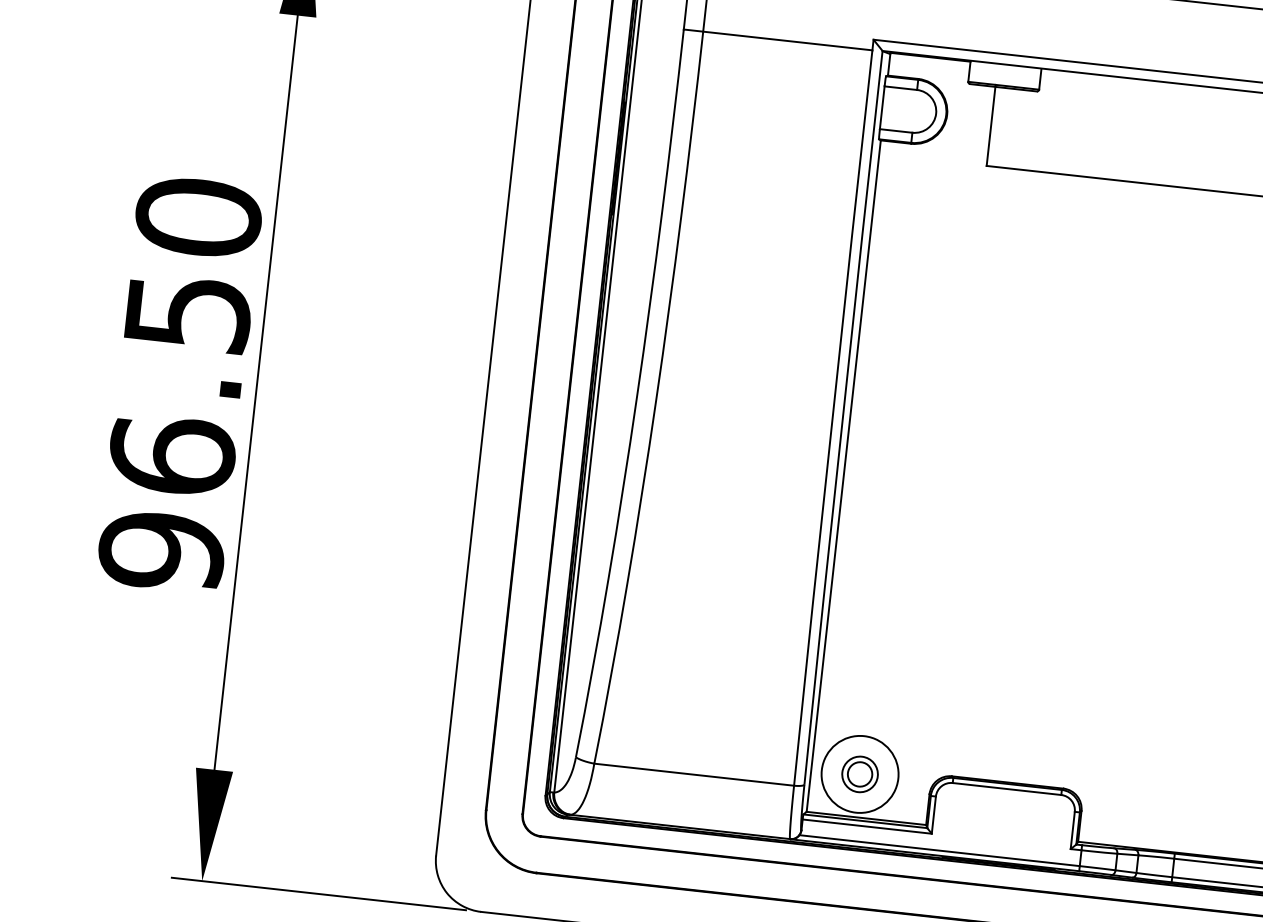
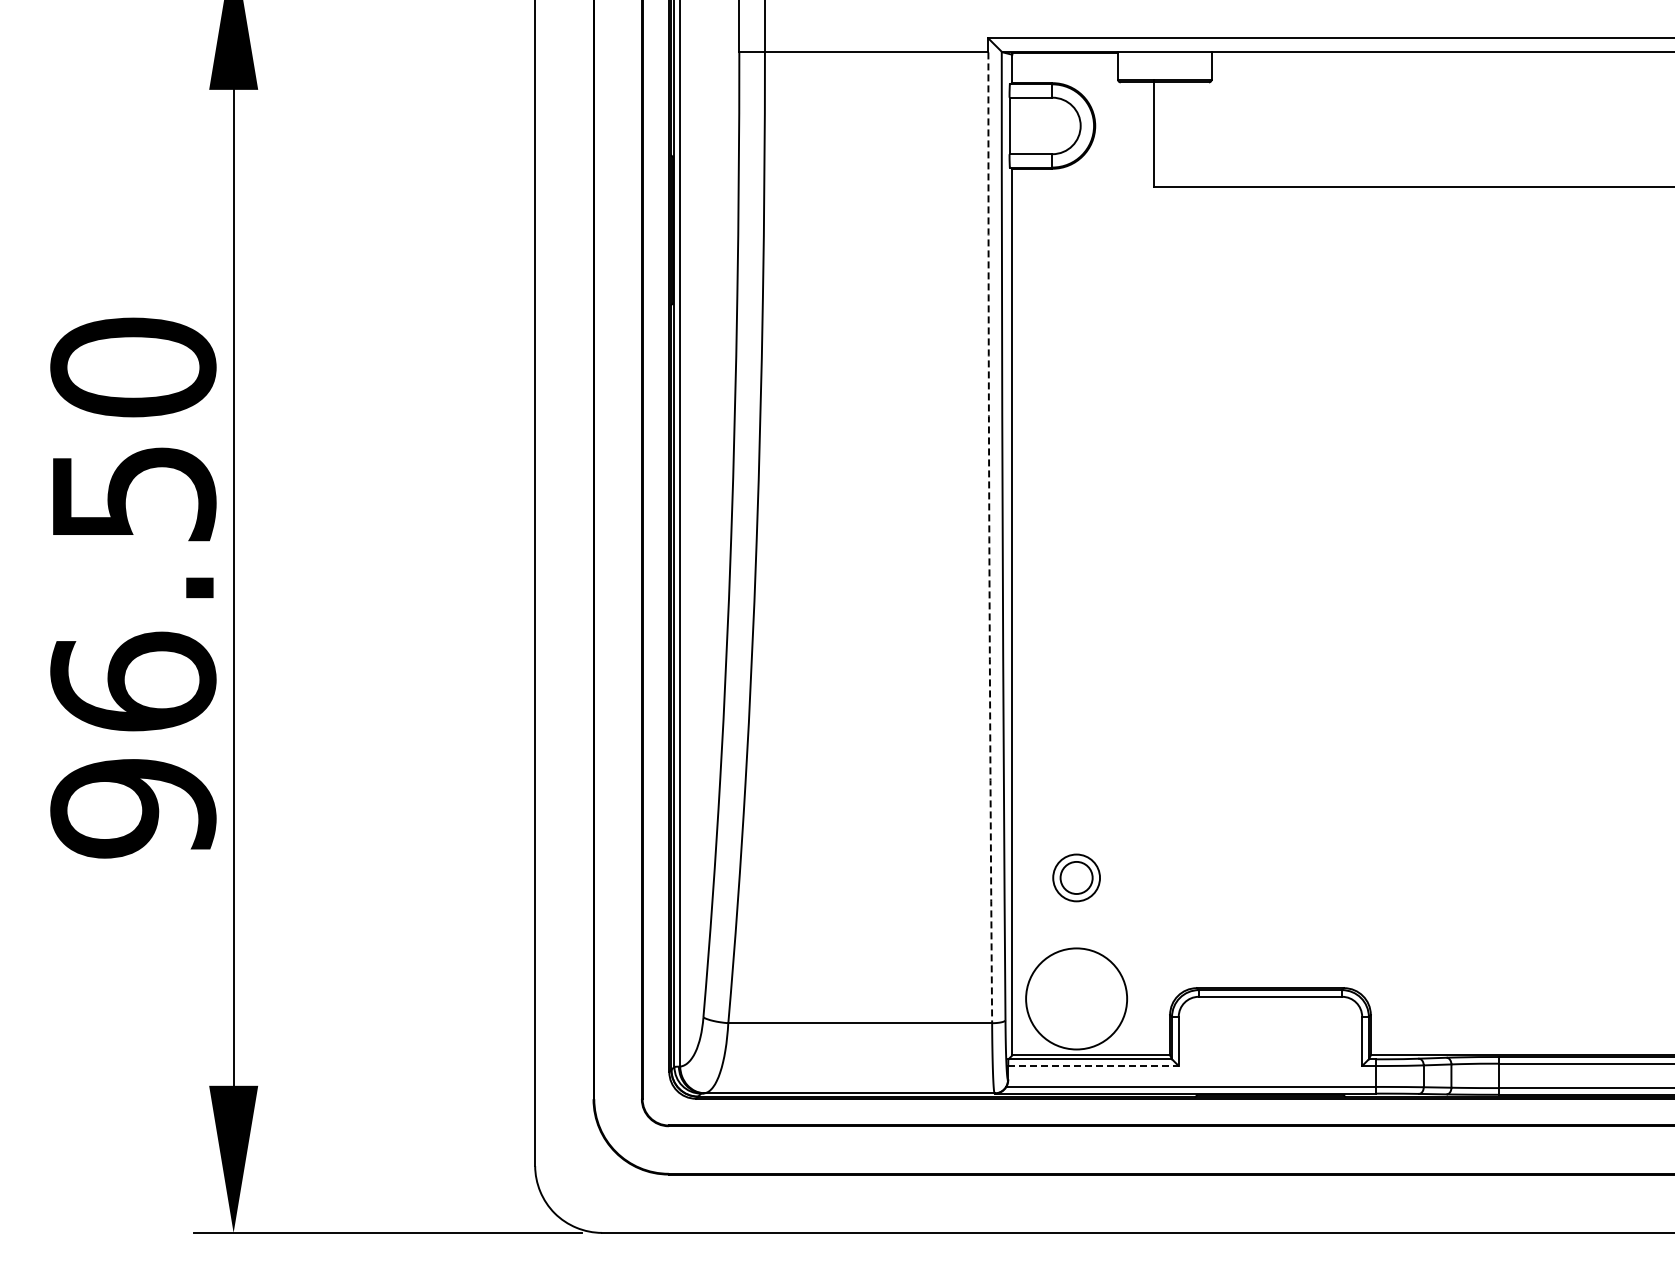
arc: (832, 417) -> (989, 537), solid -> dashed
part: (860, 774) -> (1076, 877), moved
line: (867, 826) -> (1093, 1066), solid -> dashed

